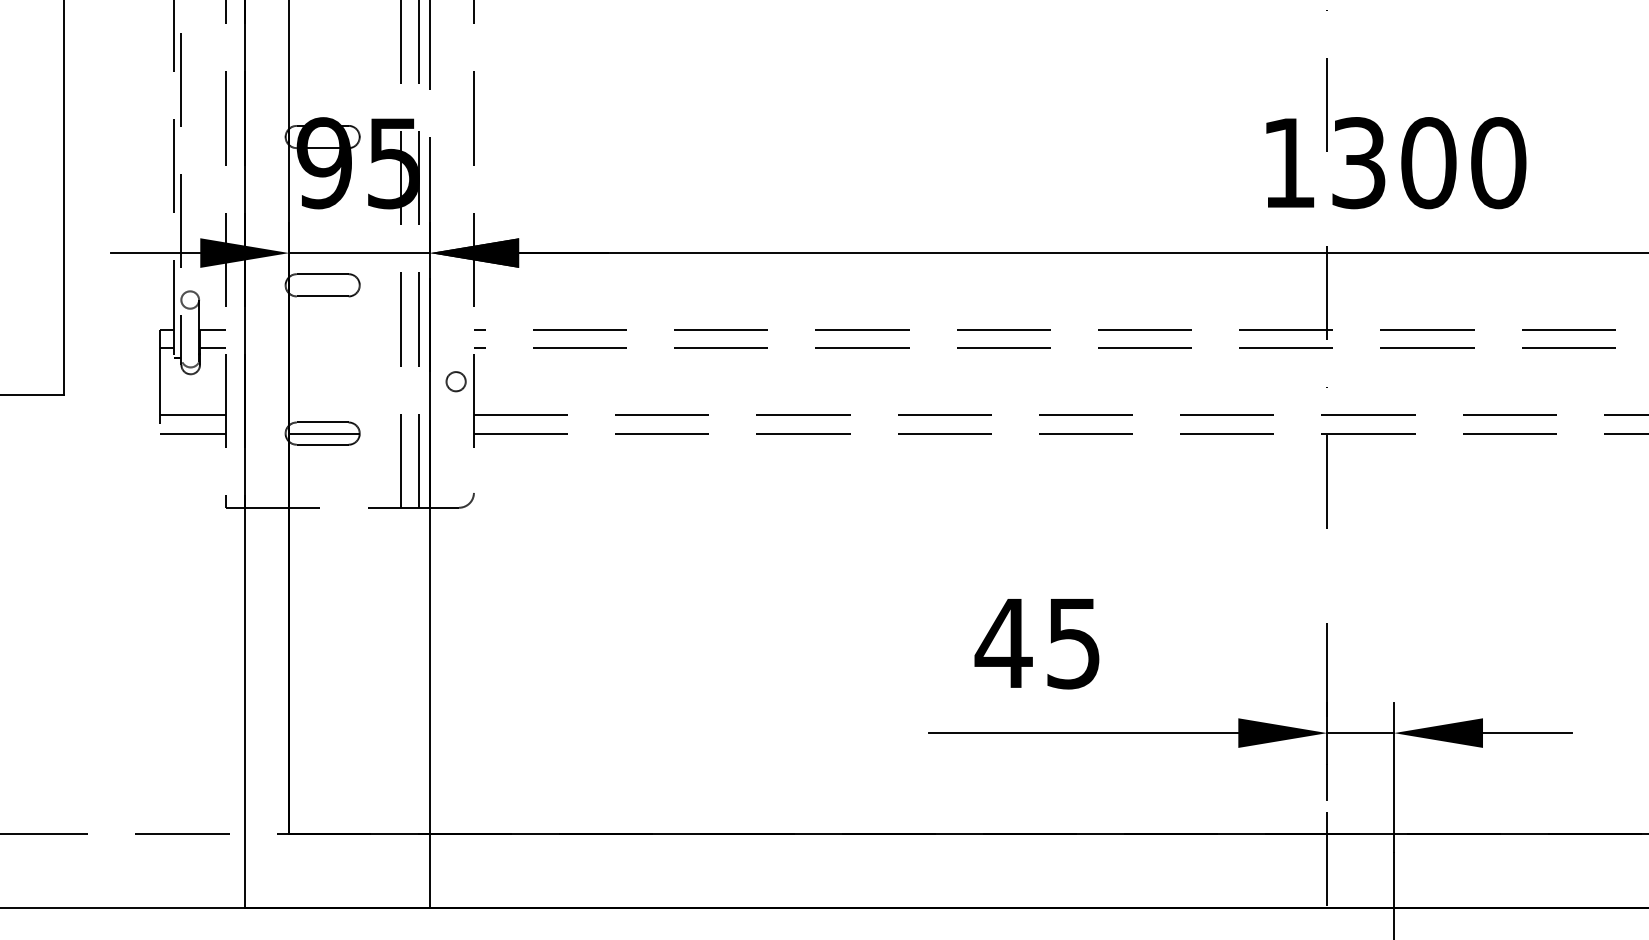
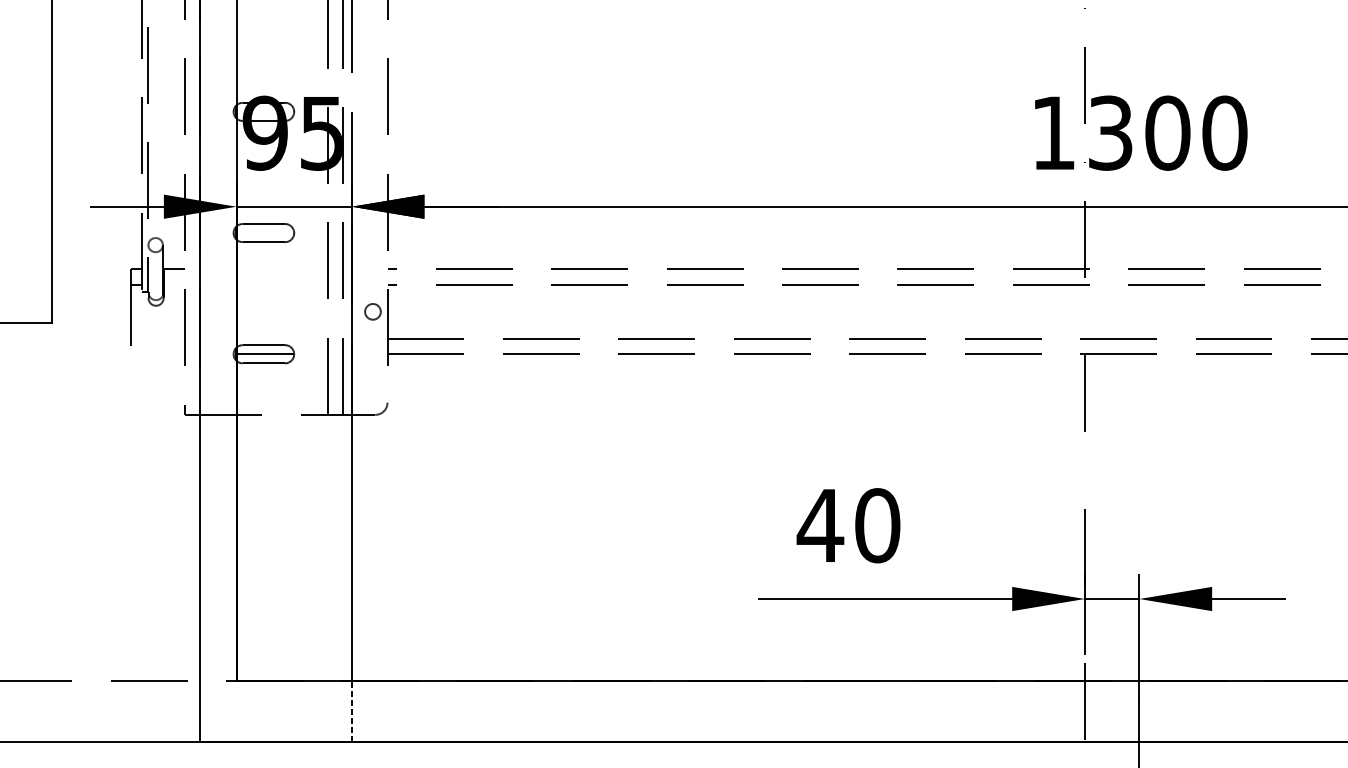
line: (212, 348) -> (173, 284), removed
line: (192, 415) -> (157, 339), removed
line: (192, 433) -> (157, 354), removed
text: (1073, 643) -> (877, 525), 45 -> 40
line: (430, 870) -> (352, 711), solid -> dashed

